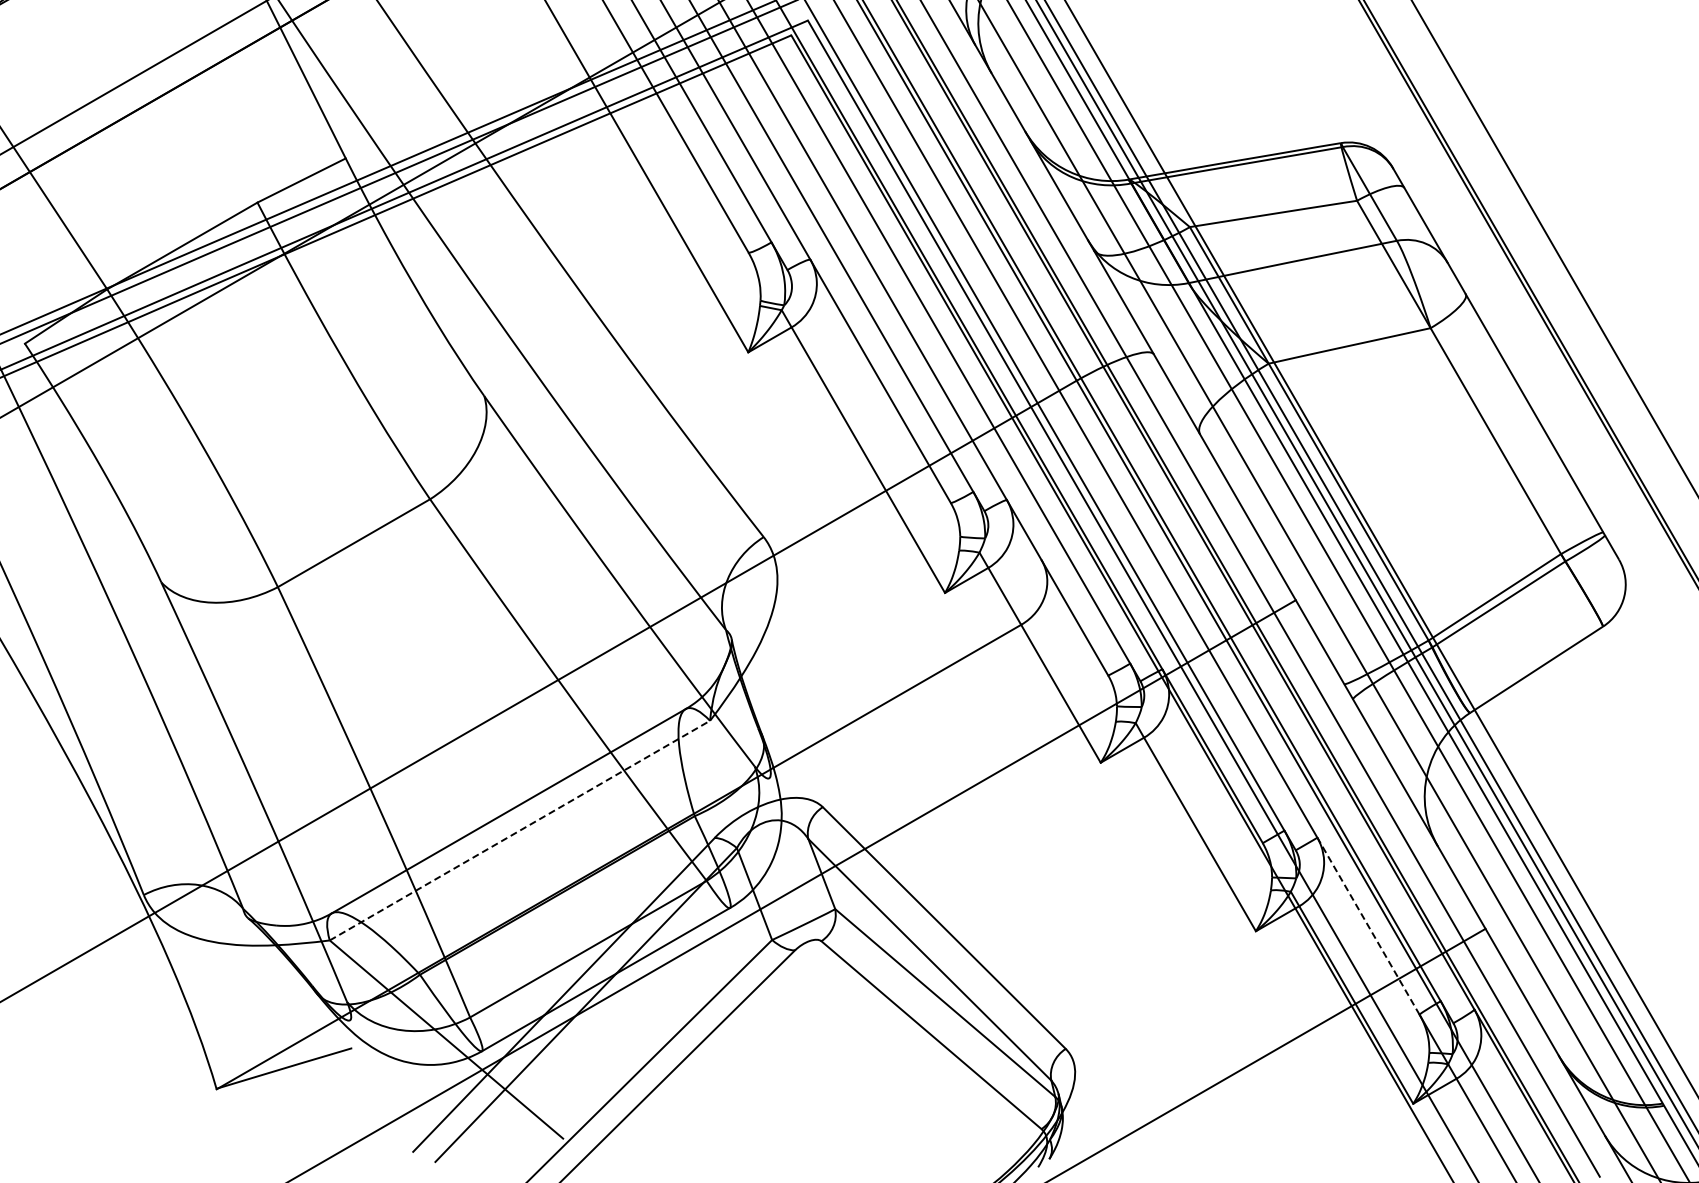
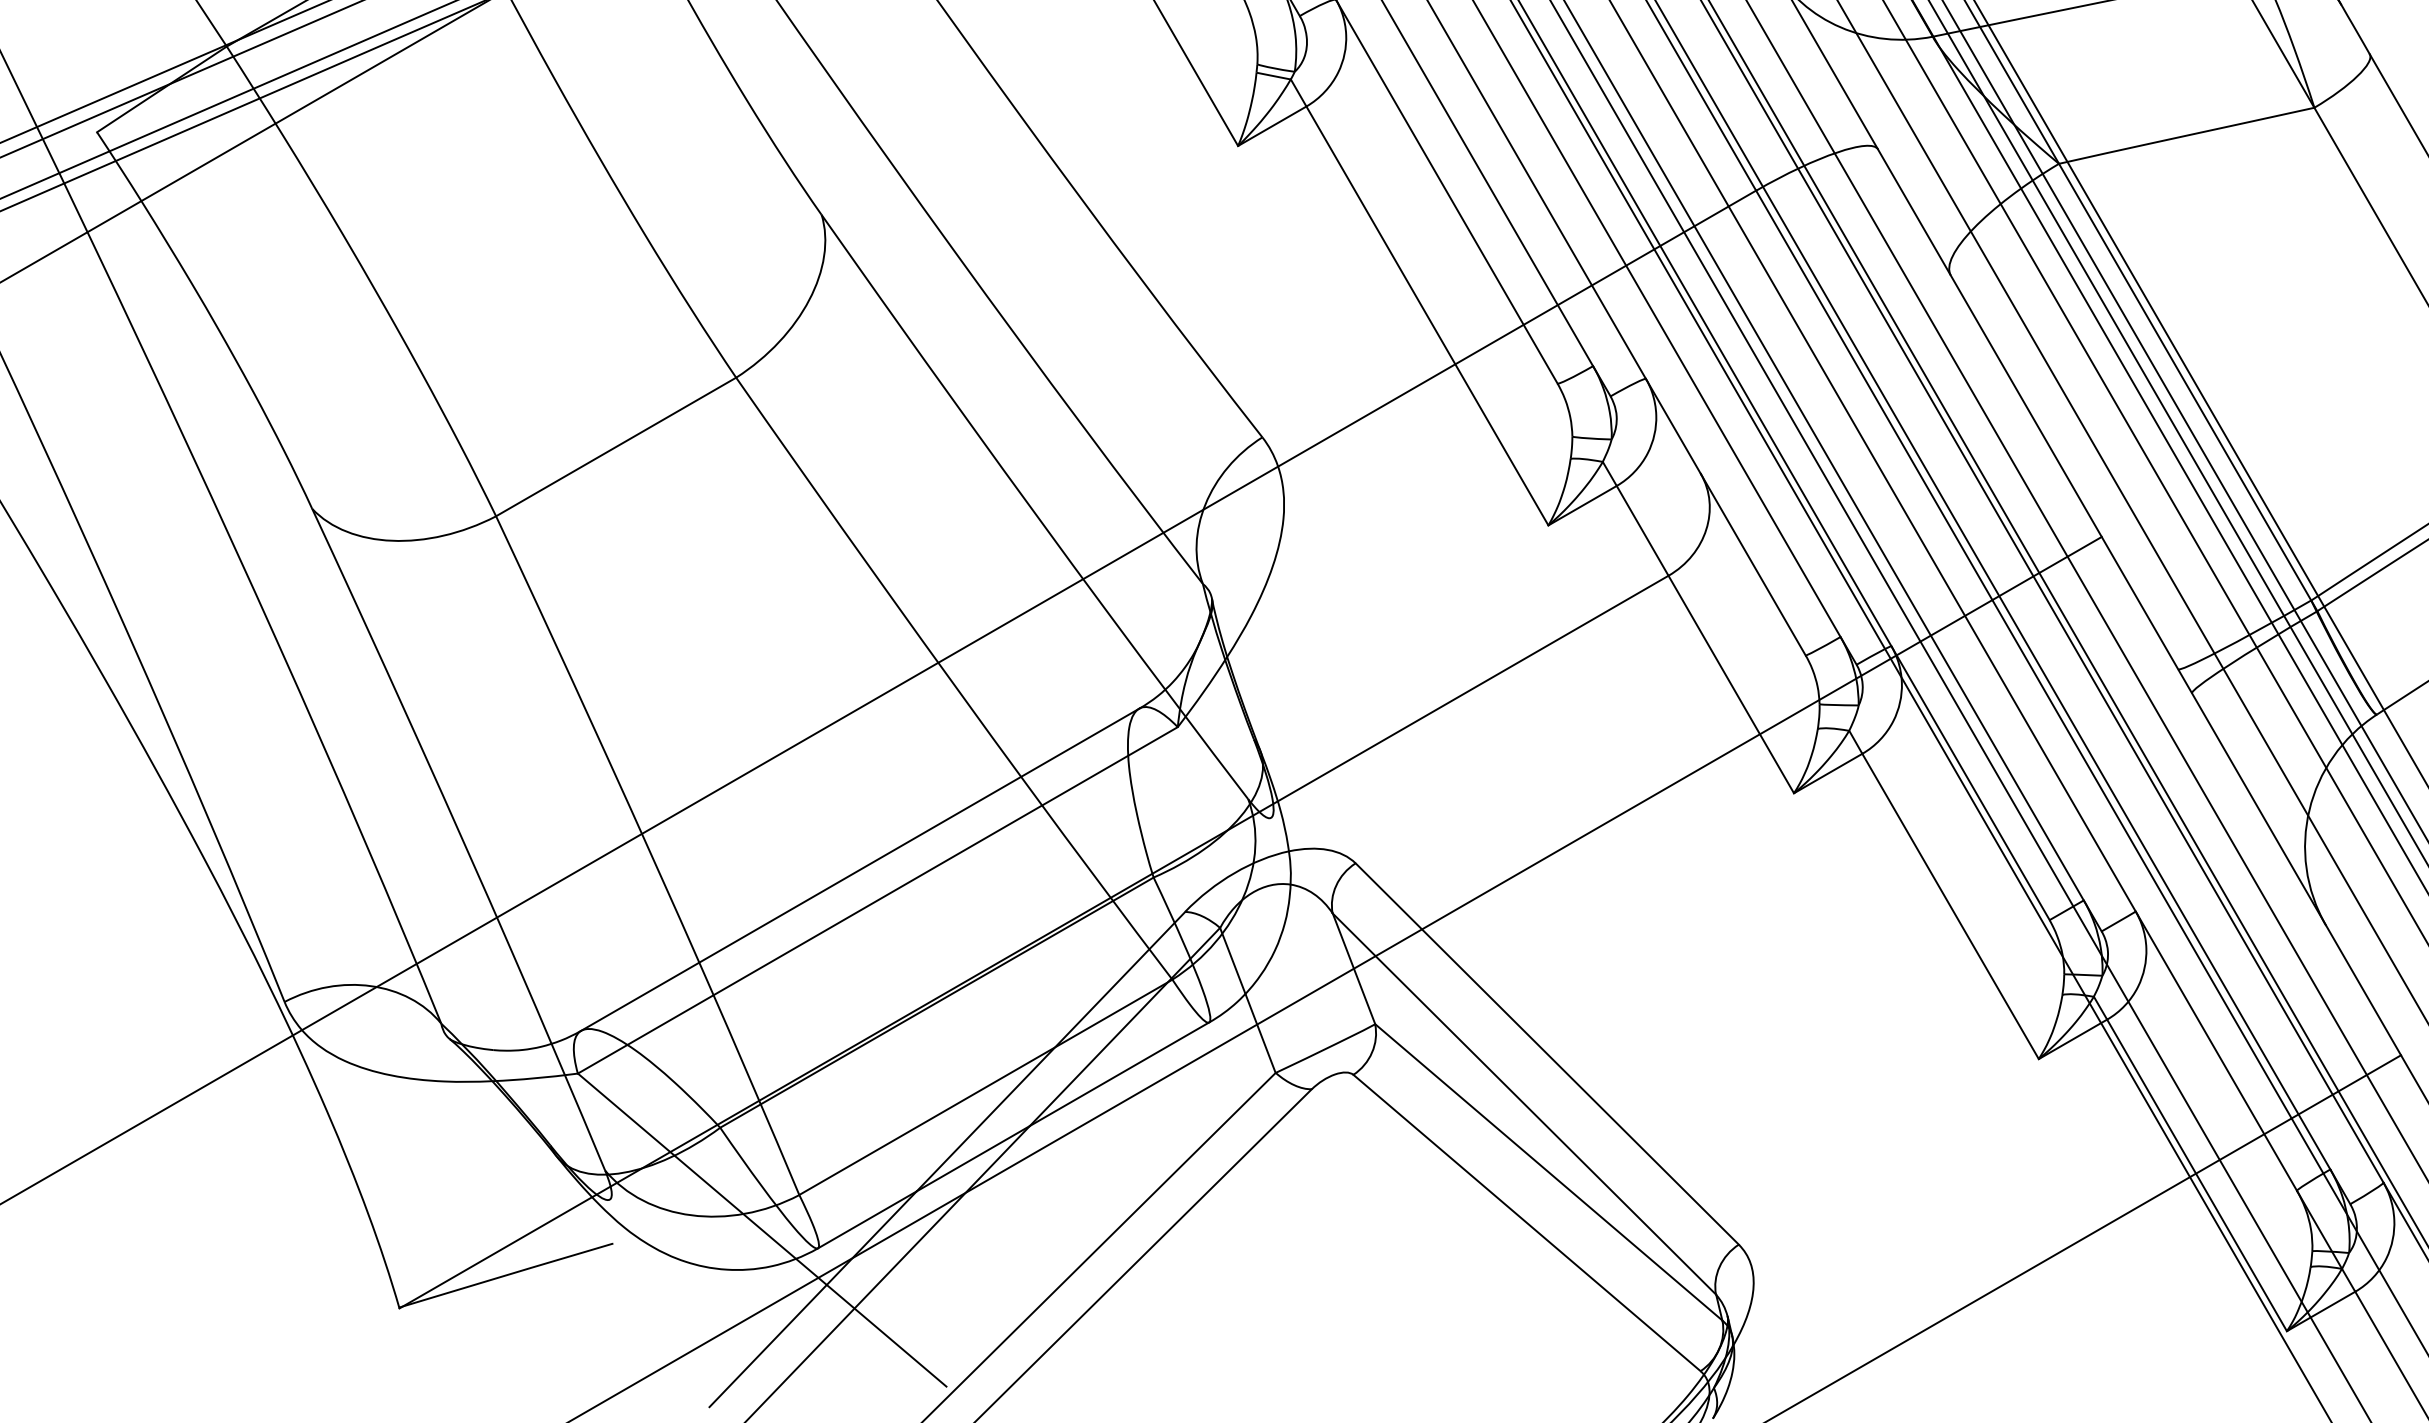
line: (519, 830) -> (877, 900), dashed -> solid
line: (1368, 925) -> (2216, 1050), dashed -> solid

